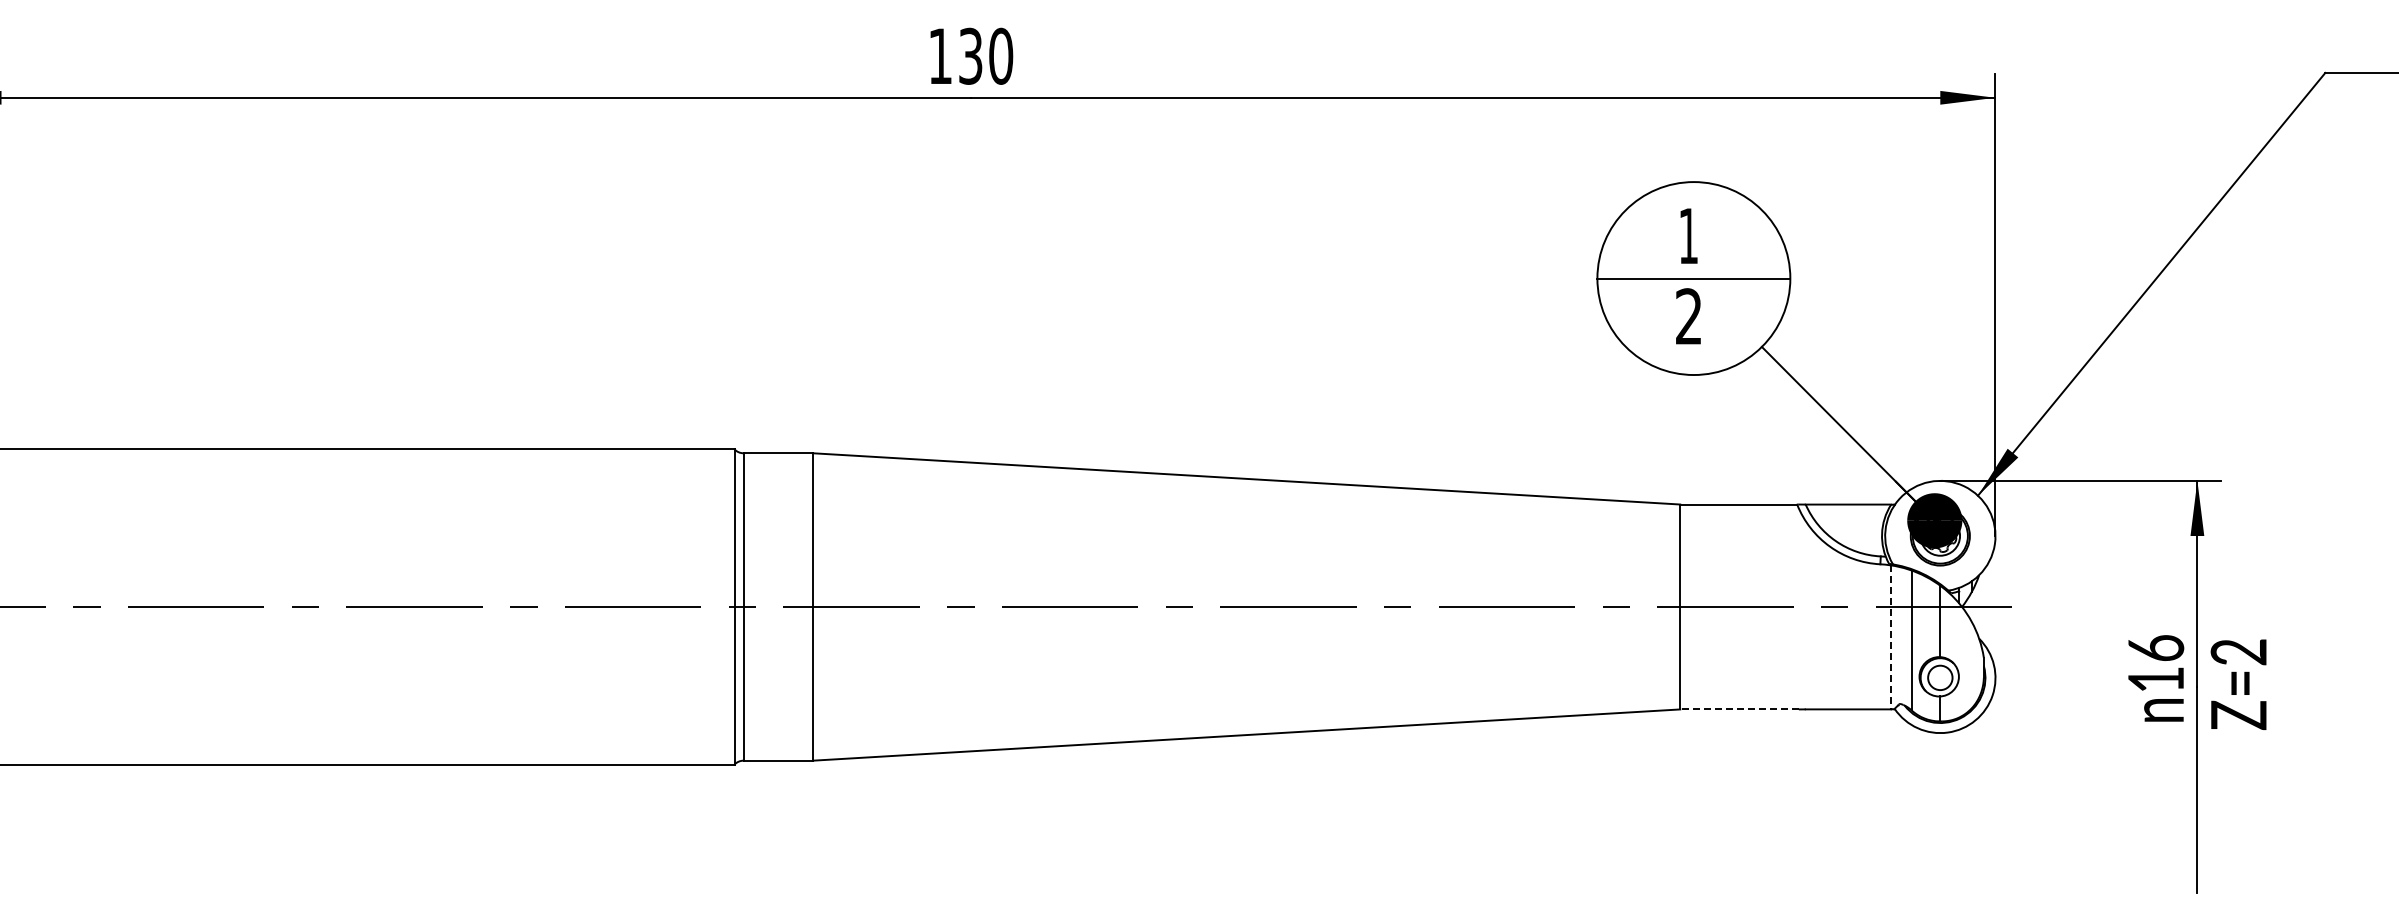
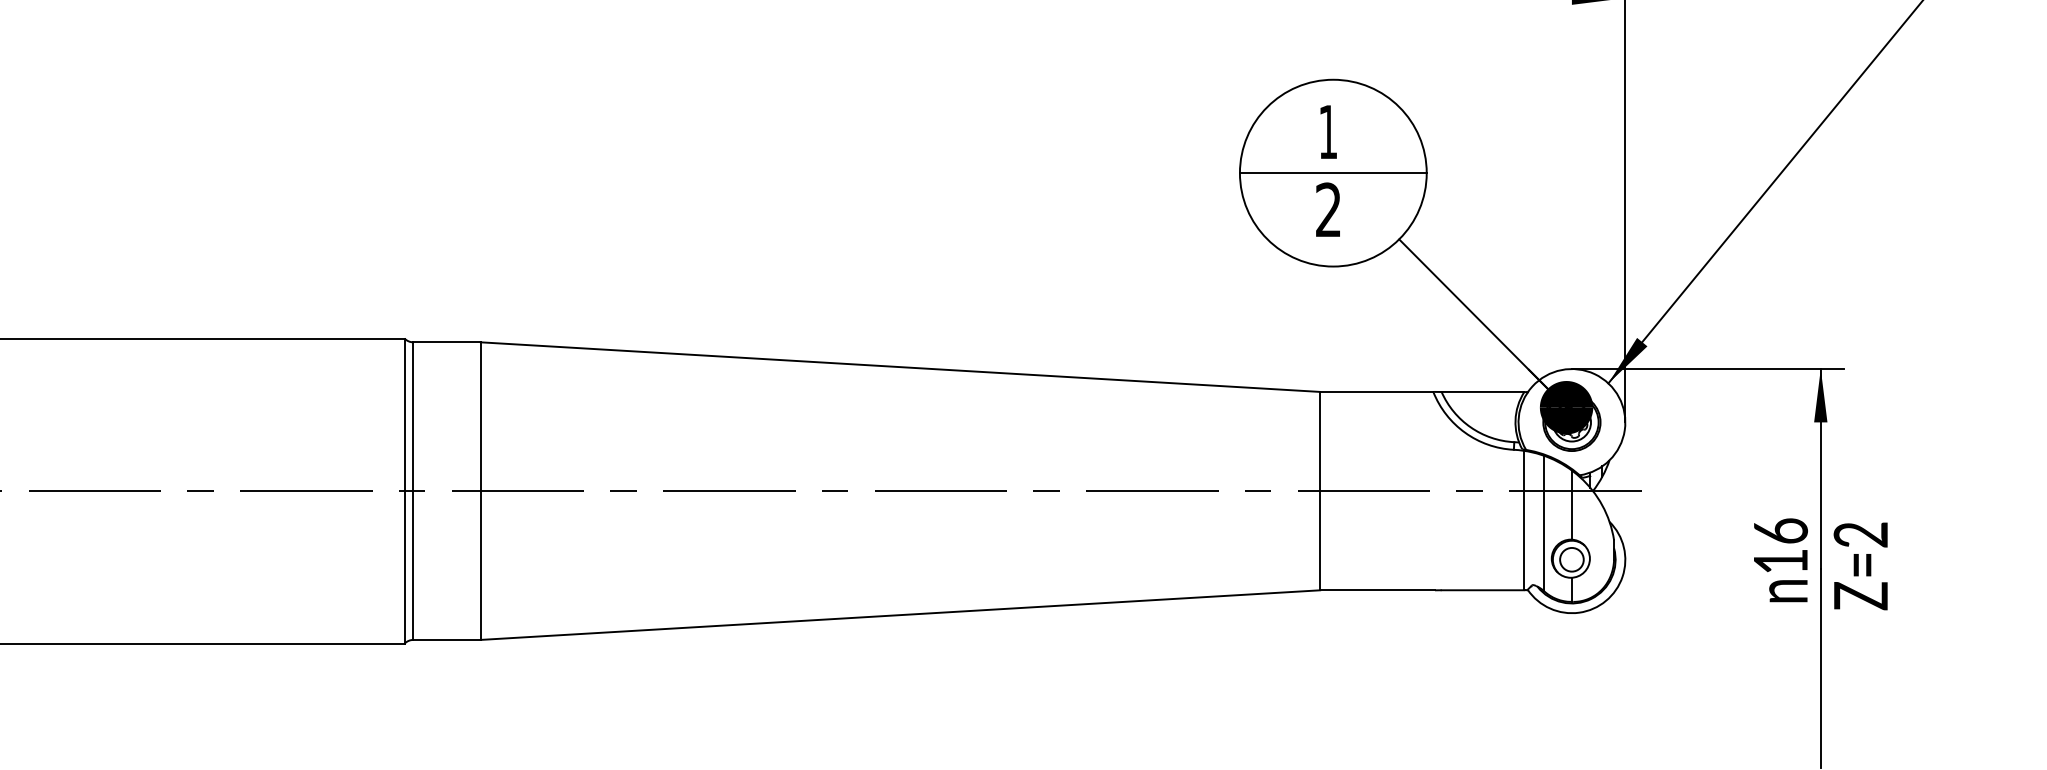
line: (1891, 637) -> (1524, 520), dashed -> solid
line: (1739, 709) -> (1377, 590), dashed -> solid

